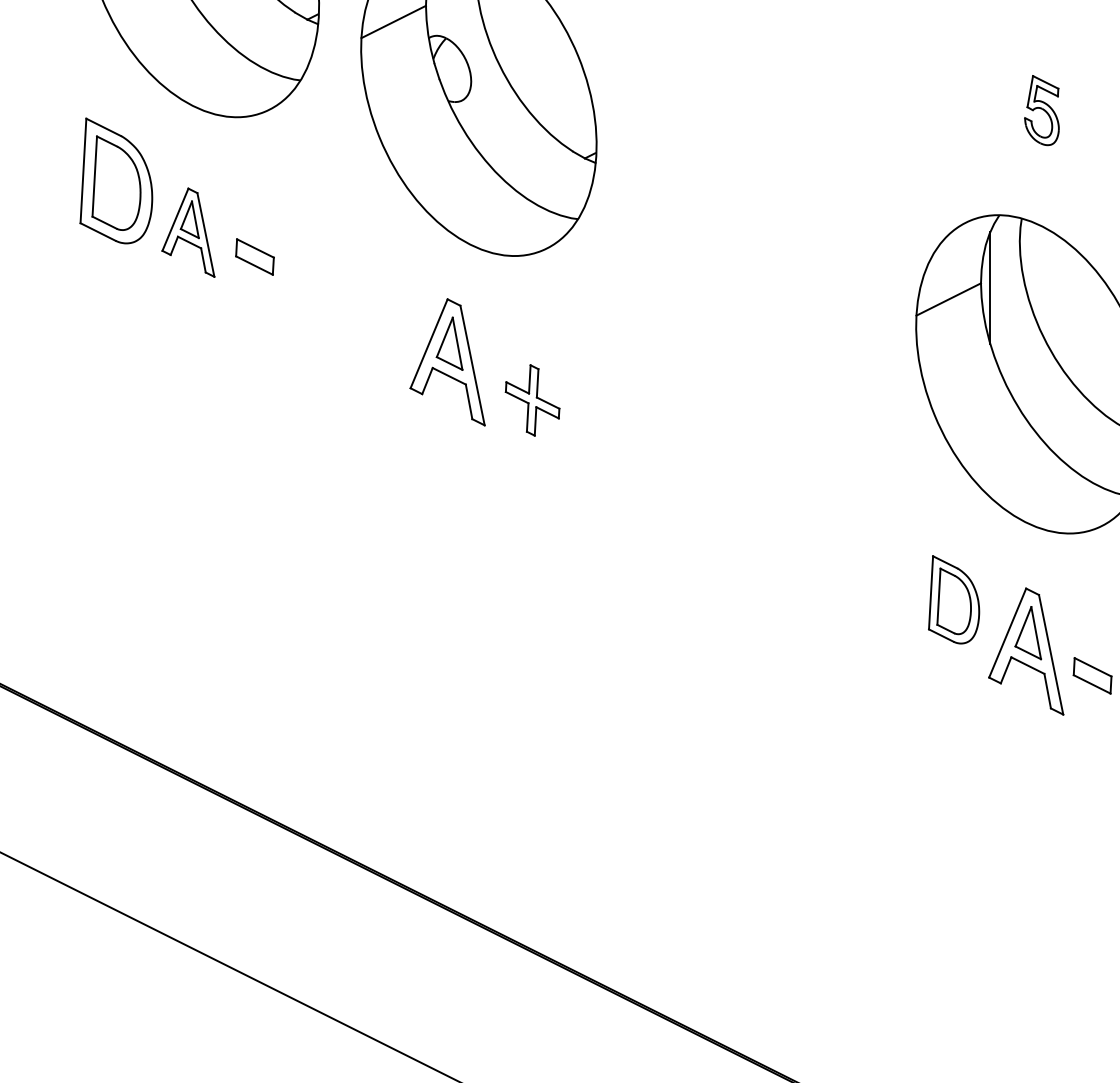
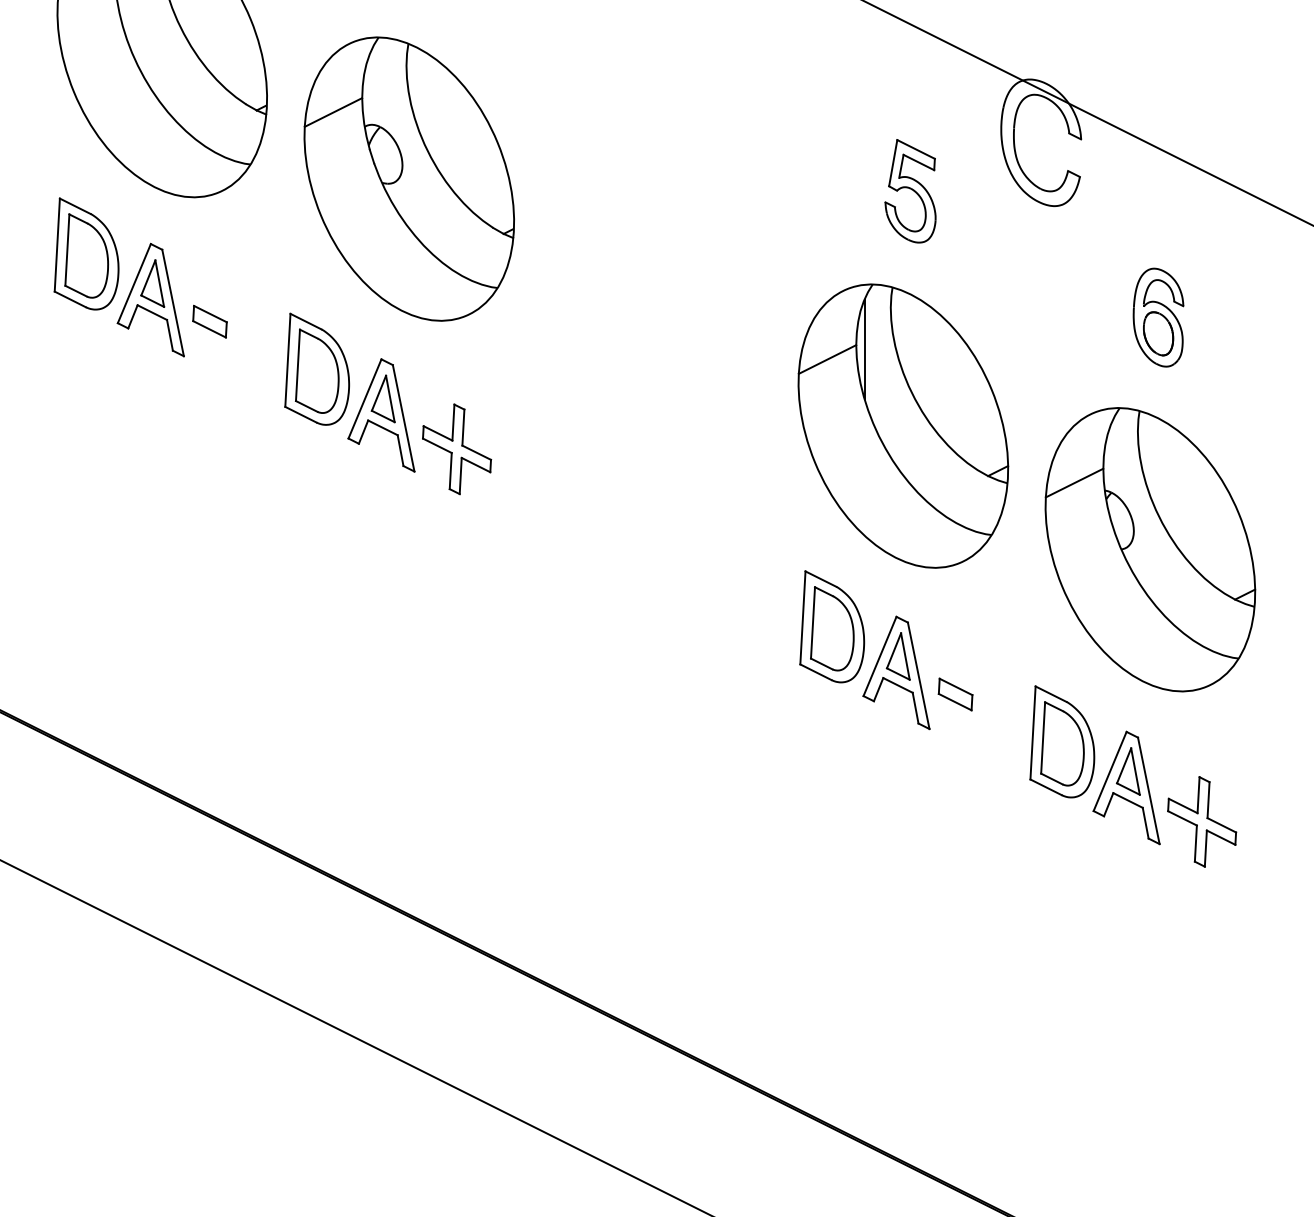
part: (1041, 110) -> (910, 191), size x1.67
part: (188, 232) -> (150, 299), size x1.43
part: (374, 309) -> (316, 368), added
part: (533, 400) -> (457, 449), size x1.43
part: (954, 599) -> (832, 626), size x1.43

